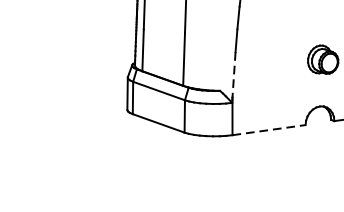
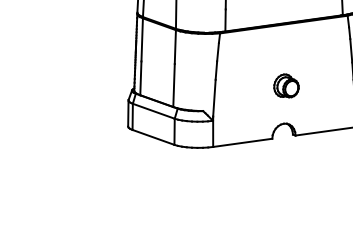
line: (234, 75) -> (214, 98), dashed -> solid
line: (268, 129) -> (242, 142), dashed -> solid

